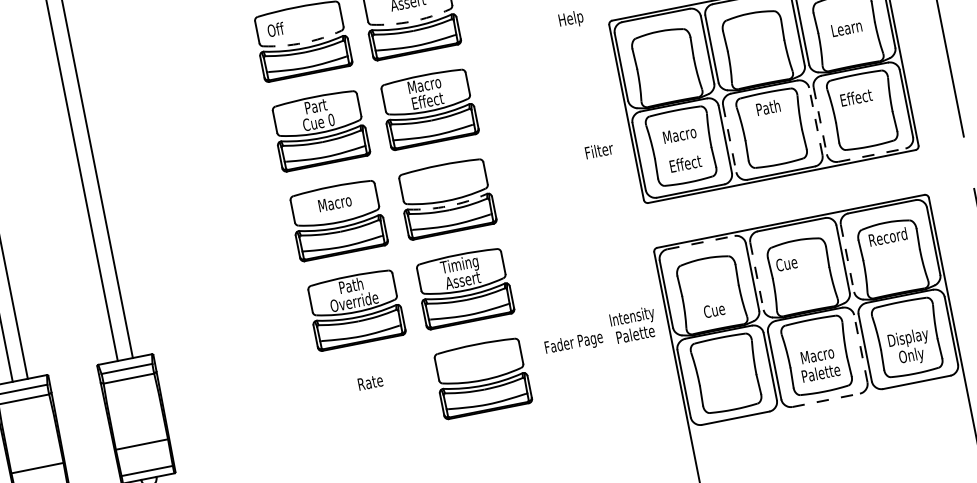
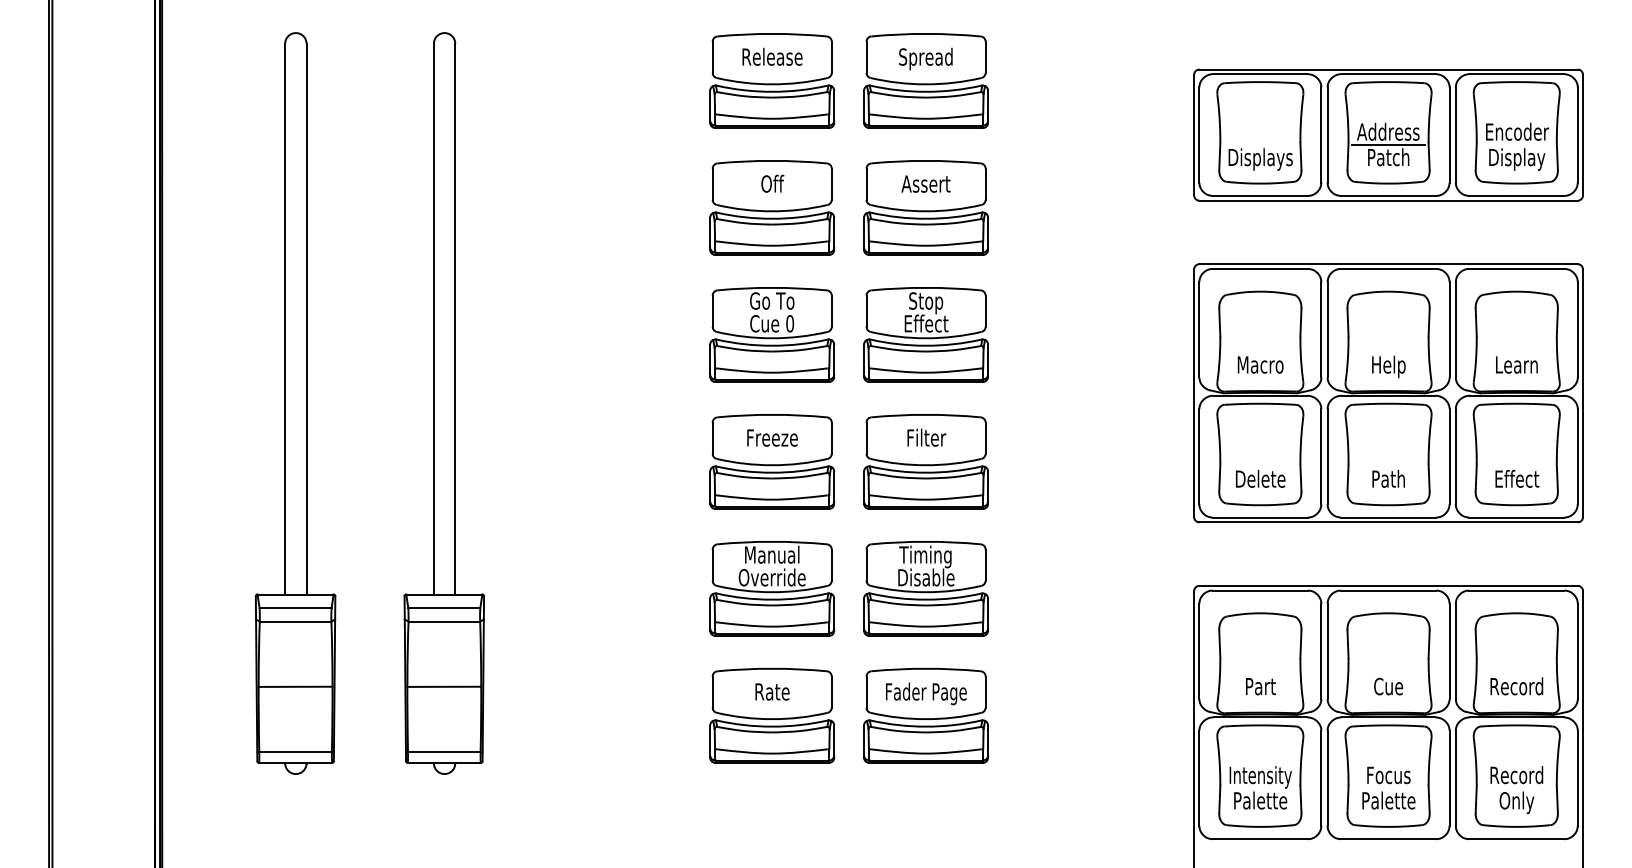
text: (571, 19) -> (1388, 366), moved
arc: (412, 21) -> (926, 211), dashed -> solid
text: (846, 28) -> (1516, 364), moved
text: (275, 29) -> (772, 183), moved
arc: (303, 43) -> (772, 211), dashed -> solid
text: (425, 86) -> (926, 303), Macro -> Stop
text: (856, 97) -> (1517, 478), moved
text: (315, 105) -> (772, 300), Part -> Go To
text: (768, 107) -> (1388, 478), moved
line: (820, 120) -> (1455, 456), dashed -> solid
line: (815, 121) -> (1449, 456), dashed -> solid
text: (679, 134) -> (1260, 364), moved
line: (729, 138) -> (1327, 456), dashed -> solid
text: (599, 150) -> (926, 437), moved
line: (871, 155) -> (1516, 517), dashed -> solid
text: (685, 163) -> (1260, 478), Effect -> Delete
text: (334, 202) -> (772, 437), Macro -> Freeze
arc: (448, 205) -> (926, 472), dashed -> solid
text: (887, 237) -> (1516, 686), moved
line: (701, 242) -> (1260, 590), dashed -> solid
line: (847, 258) -> (1455, 651), dashed -> solid
text: (786, 263) -> (1388, 686), moved
line: (756, 276) -> (1327, 651), dashed -> solid
text: (463, 280) -> (926, 577), Assert -> Disable
text: (351, 285) -> (772, 554), Path -> Manual
text: (714, 310) -> (1260, 686), Cue -> Part
text: (633, 324) -> (1260, 787), moved
text: (908, 338) -> (1517, 777), Display -> Record
text: (574, 343) -> (926, 693), moved
line: (860, 348) -> (1449, 778), dashed -> solid
text: (817, 355) -> (1388, 775), Macro -> Focus
part: (373, 399) -> (772, 715), added
line: (826, 400) -> (1388, 839), dashed -> solid
line: (142, 444) -> (444, 686), moved
line: (37, 467) -> (295, 686), moved

